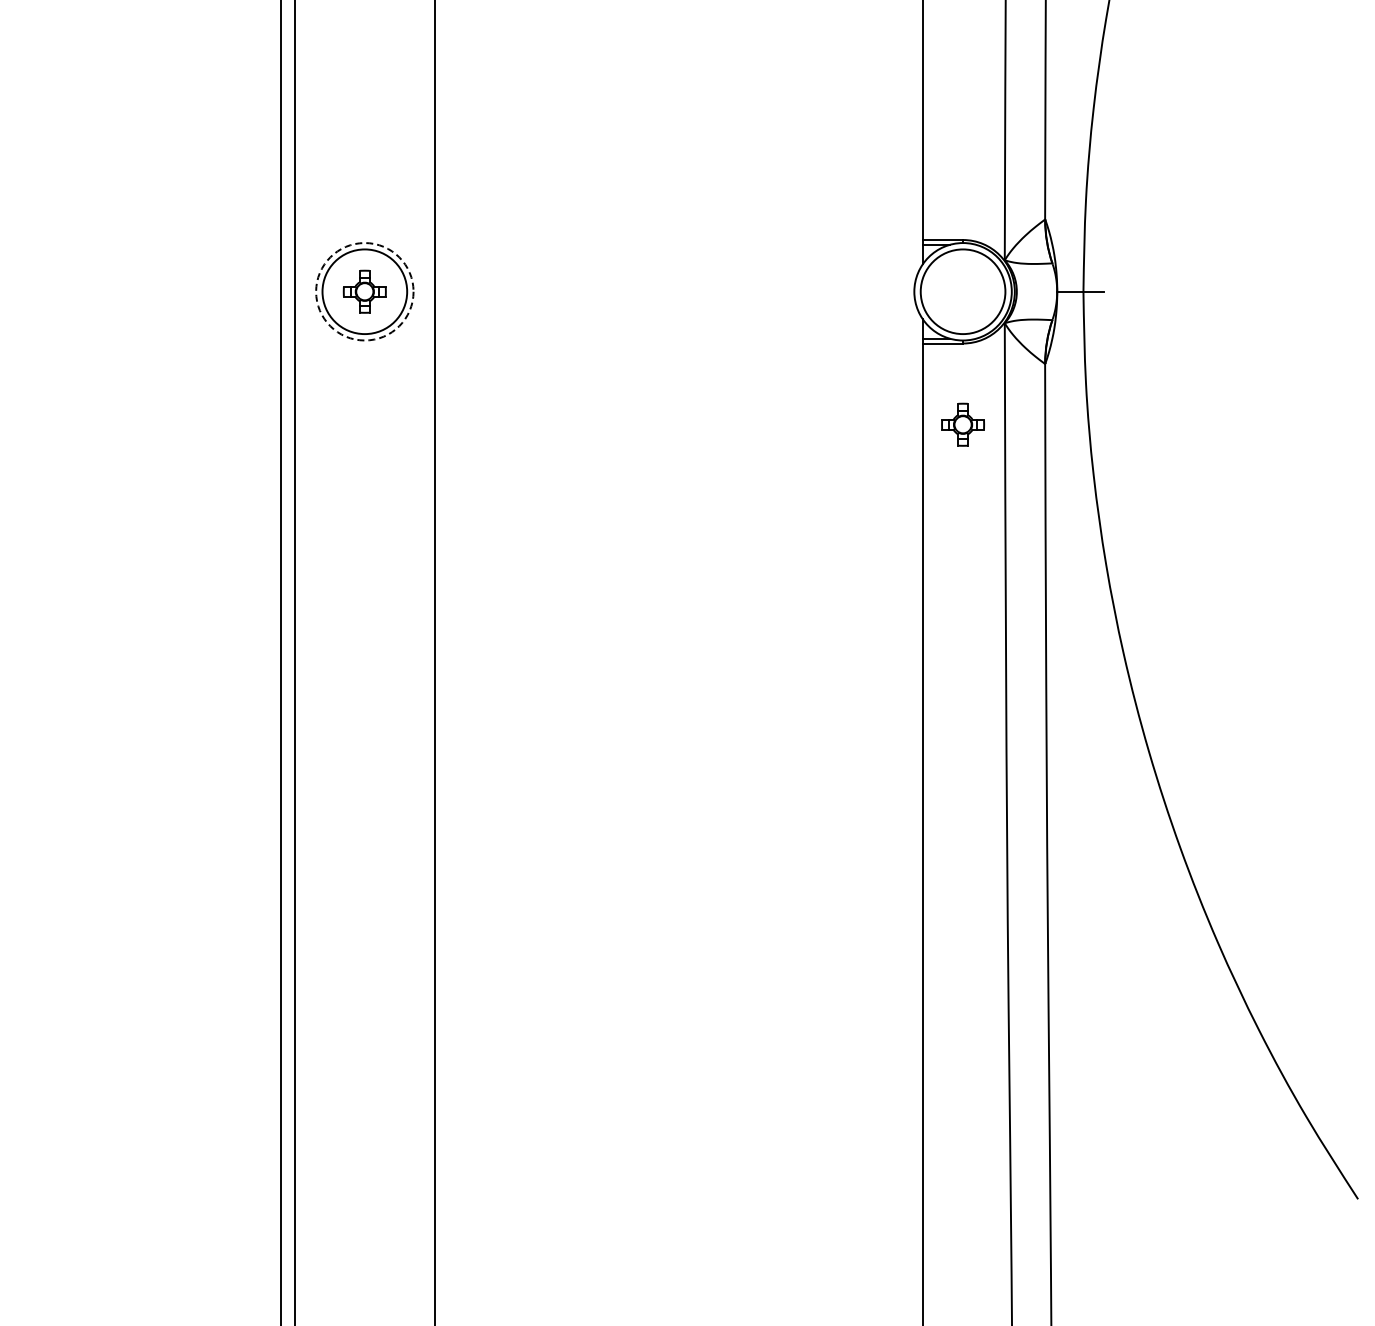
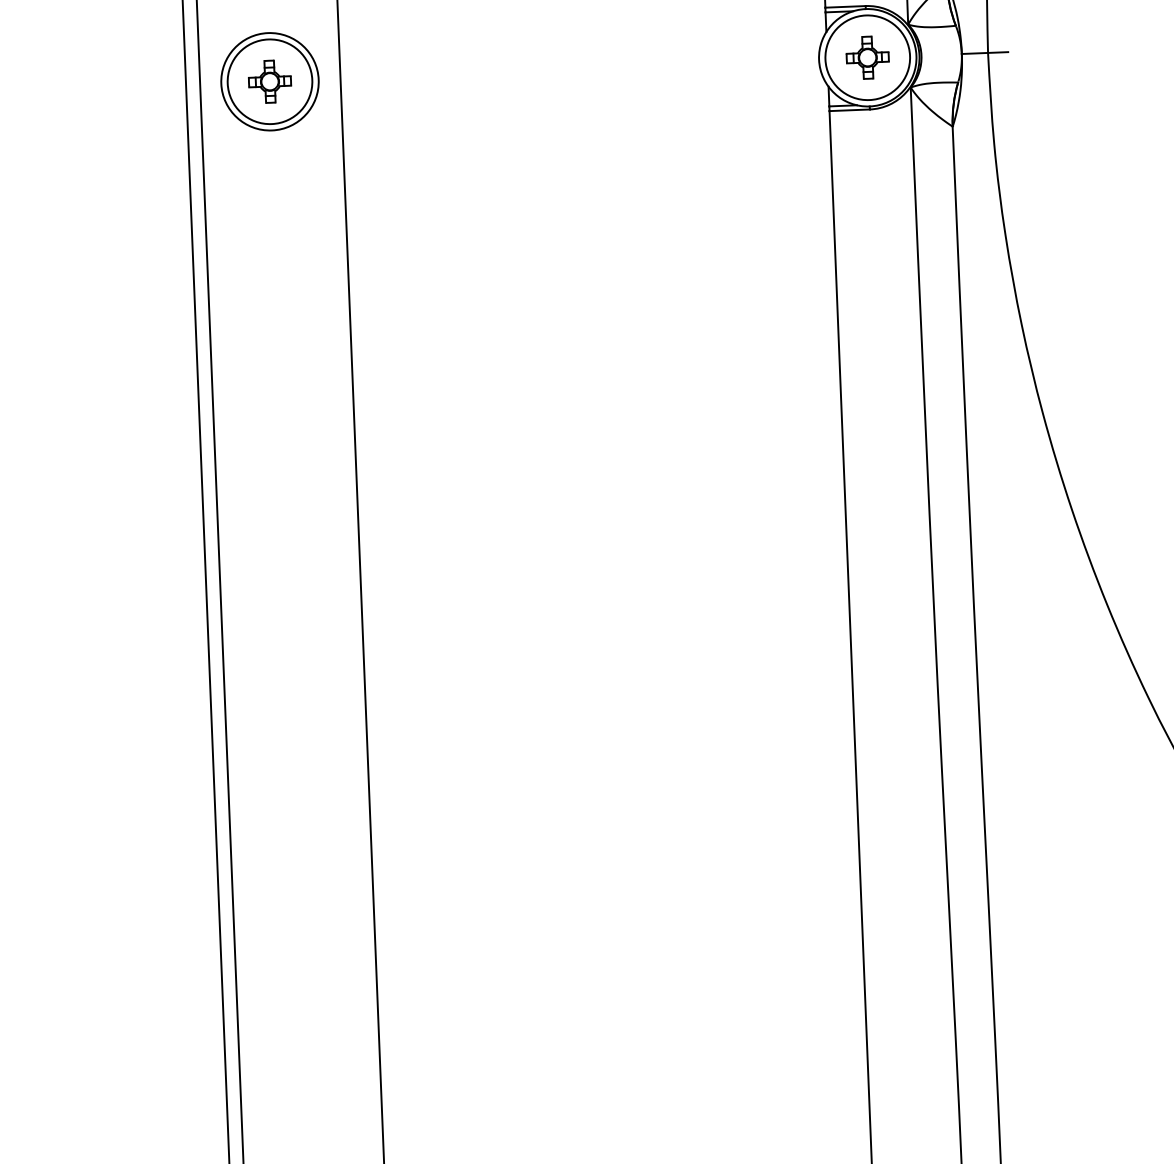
circle: (364, 291) -> (269, 81), dashed -> solid
part: (962, 424) -> (867, 57), moved

